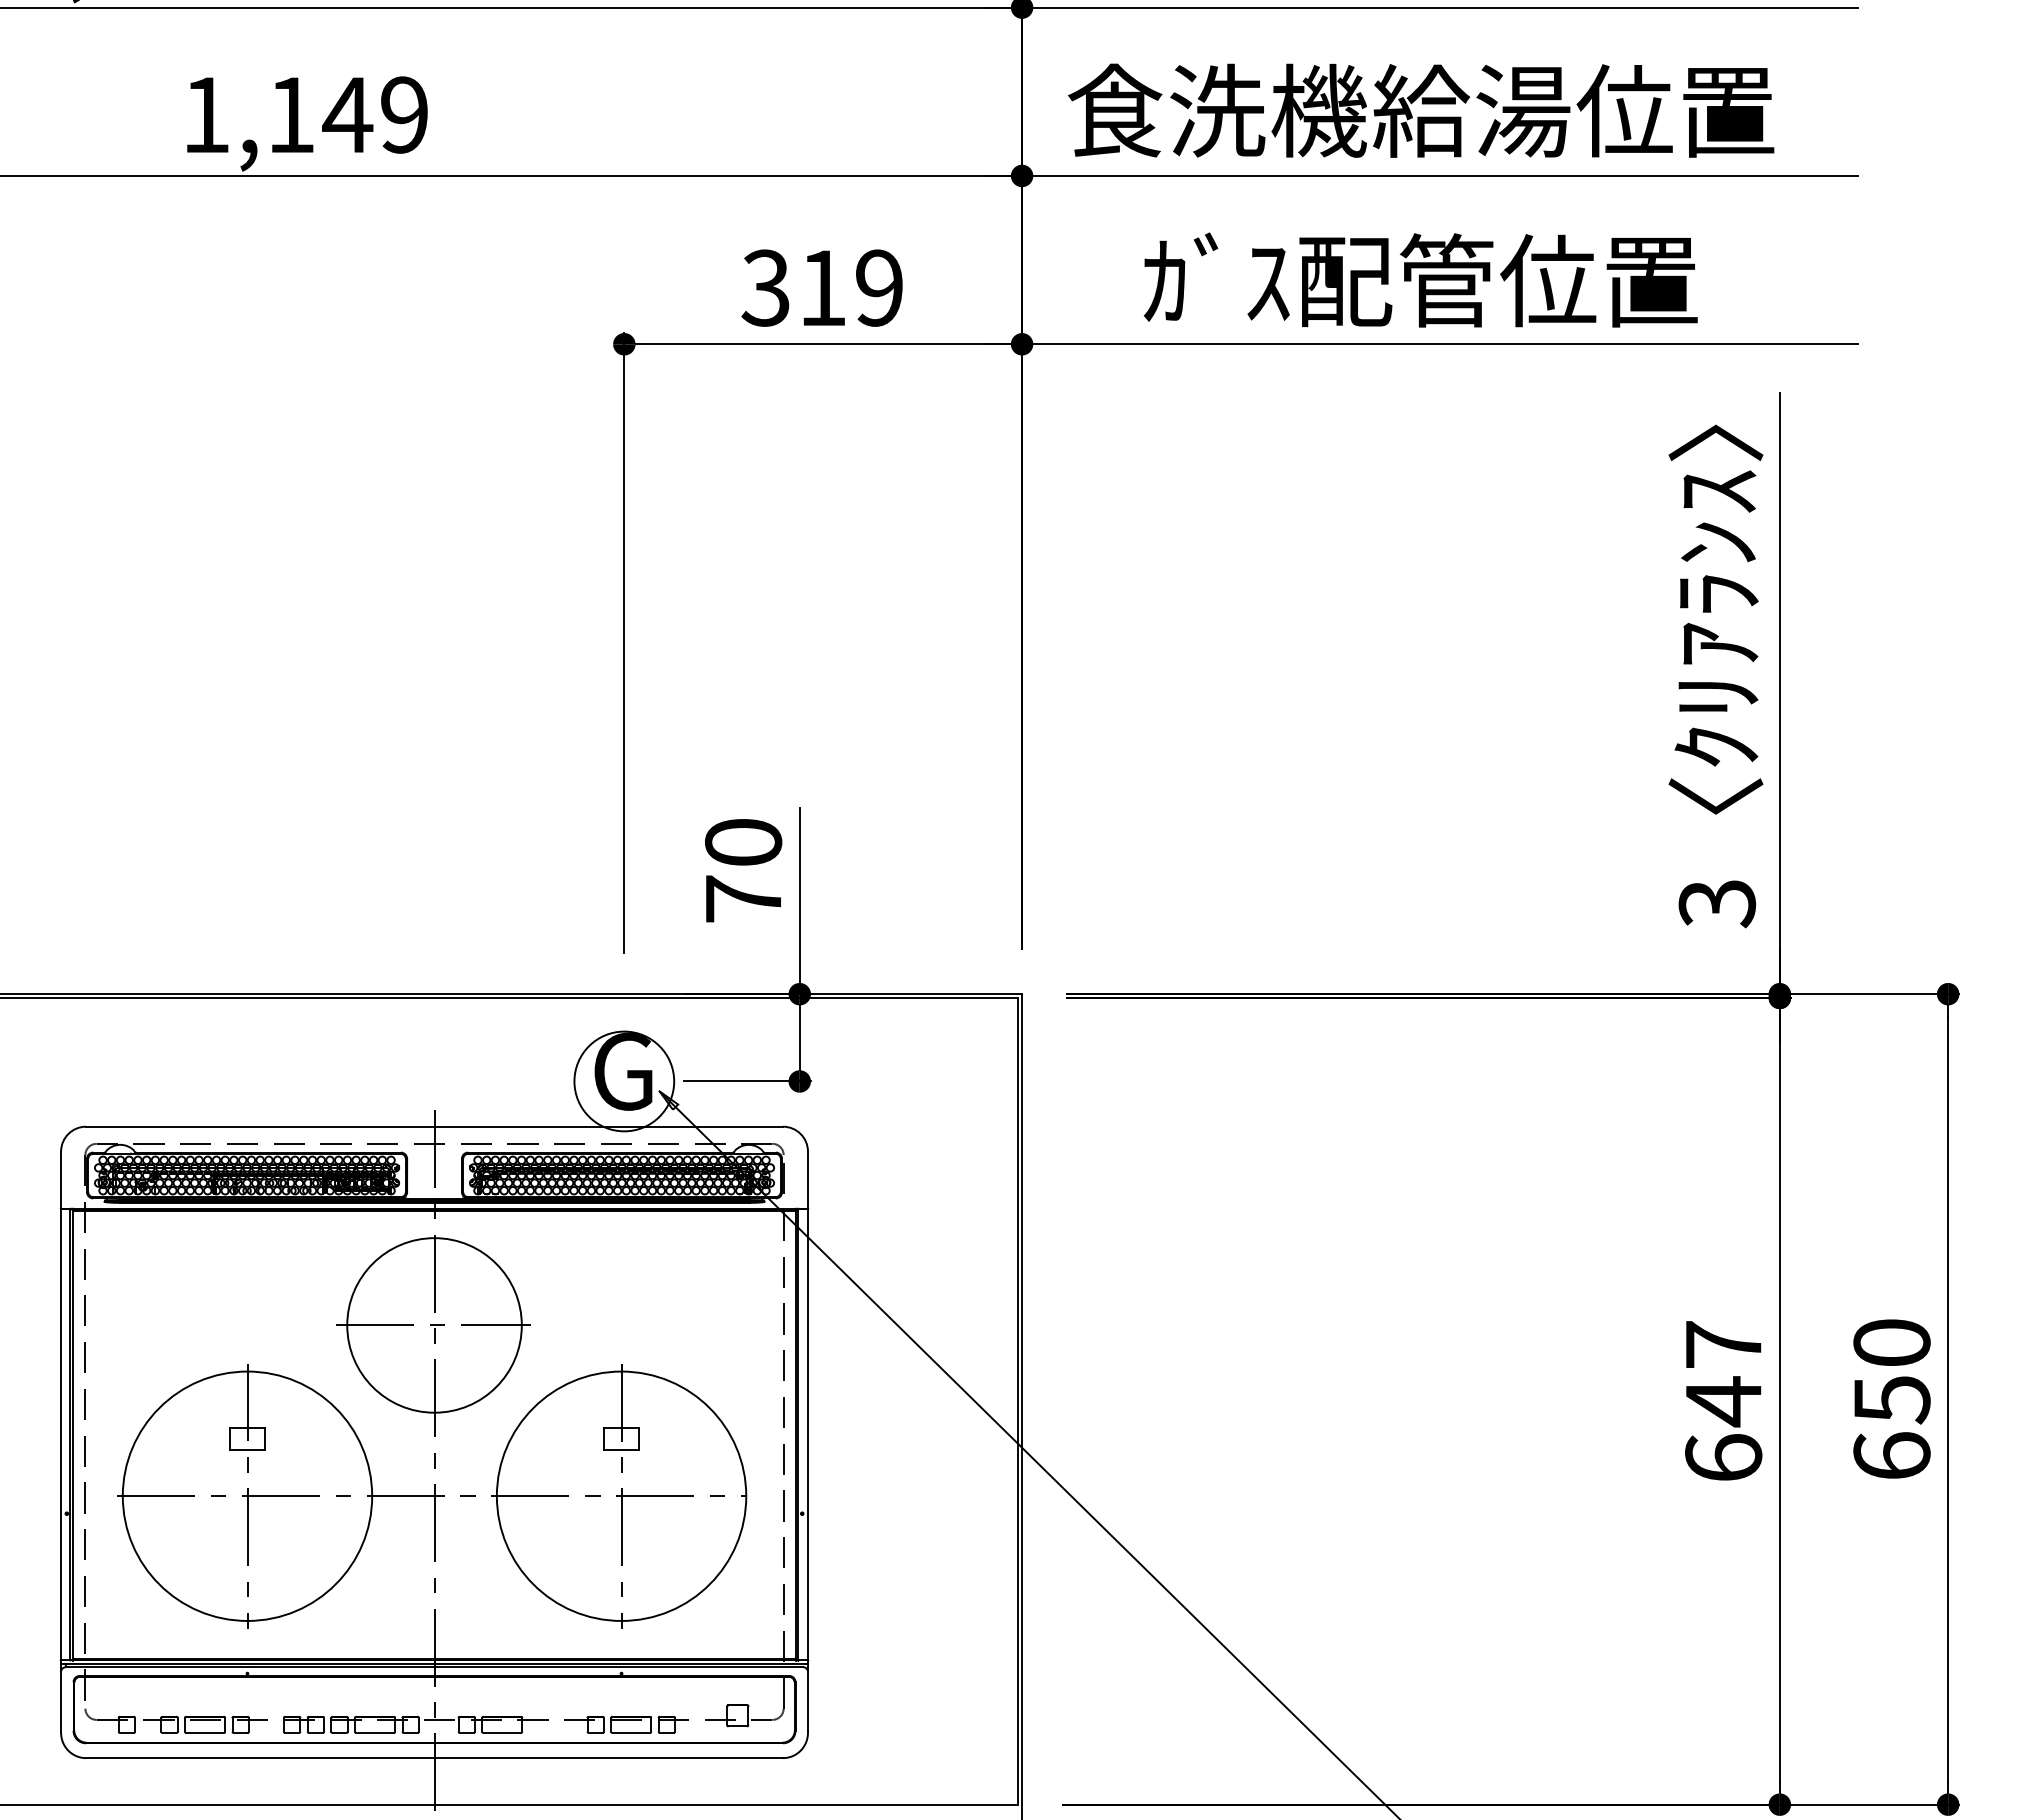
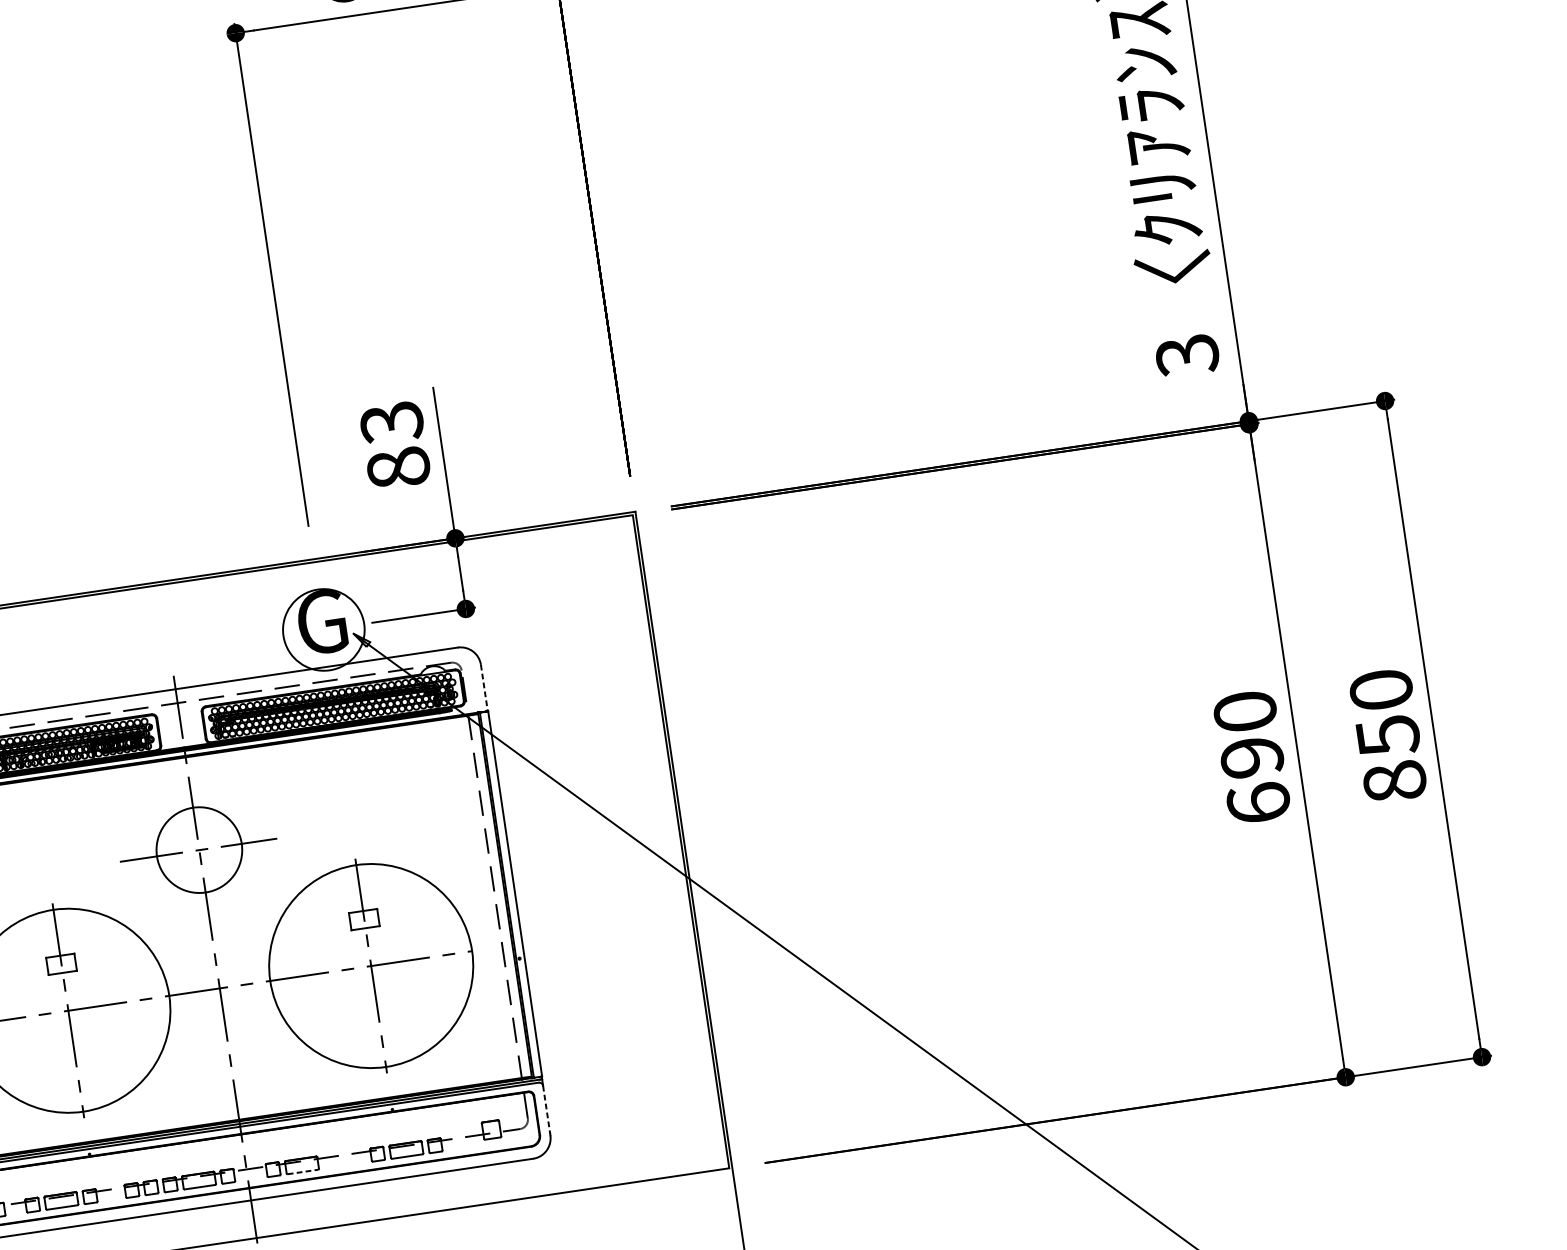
text: (743, 870) -> (395, 444), 70 -> 83
line: (807, 1180) -> (483, 688), solid -> dashed
circle: (434, 1325) -> (199, 850), size x0.6
text: (1723, 1374) -> (1248, 735), 647 -> 690
text: (1891, 1455) -> (1394, 781), 650 -> 850
line: (807, 1701) -> (546, 1109), solid -> dashed
line: (502, 1733) -> (303, 1172), solid -> dashed

